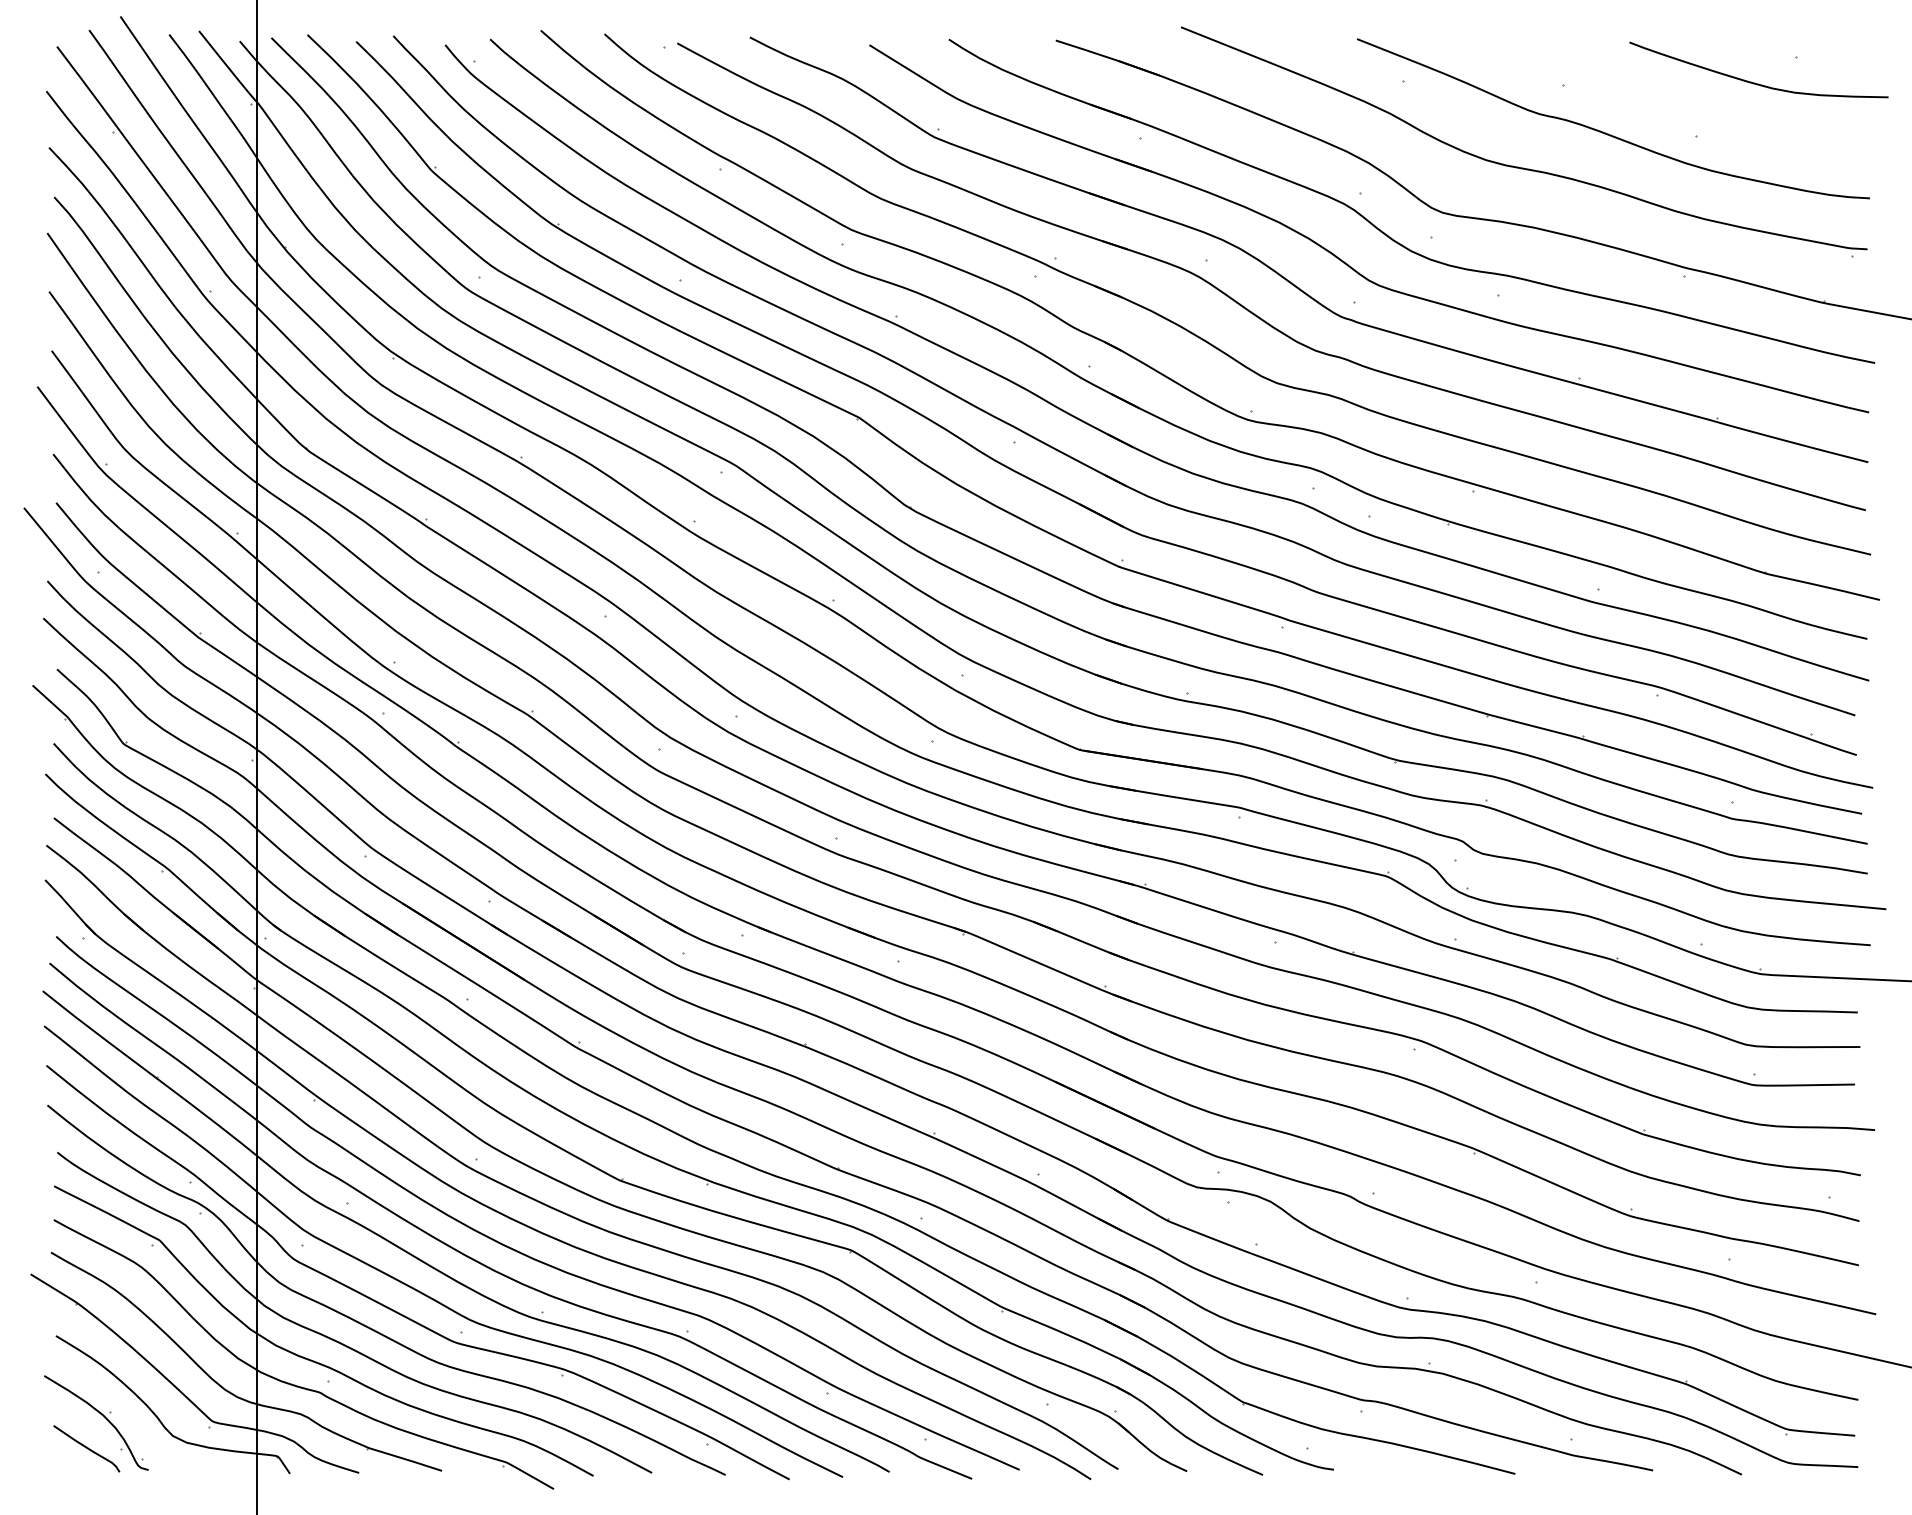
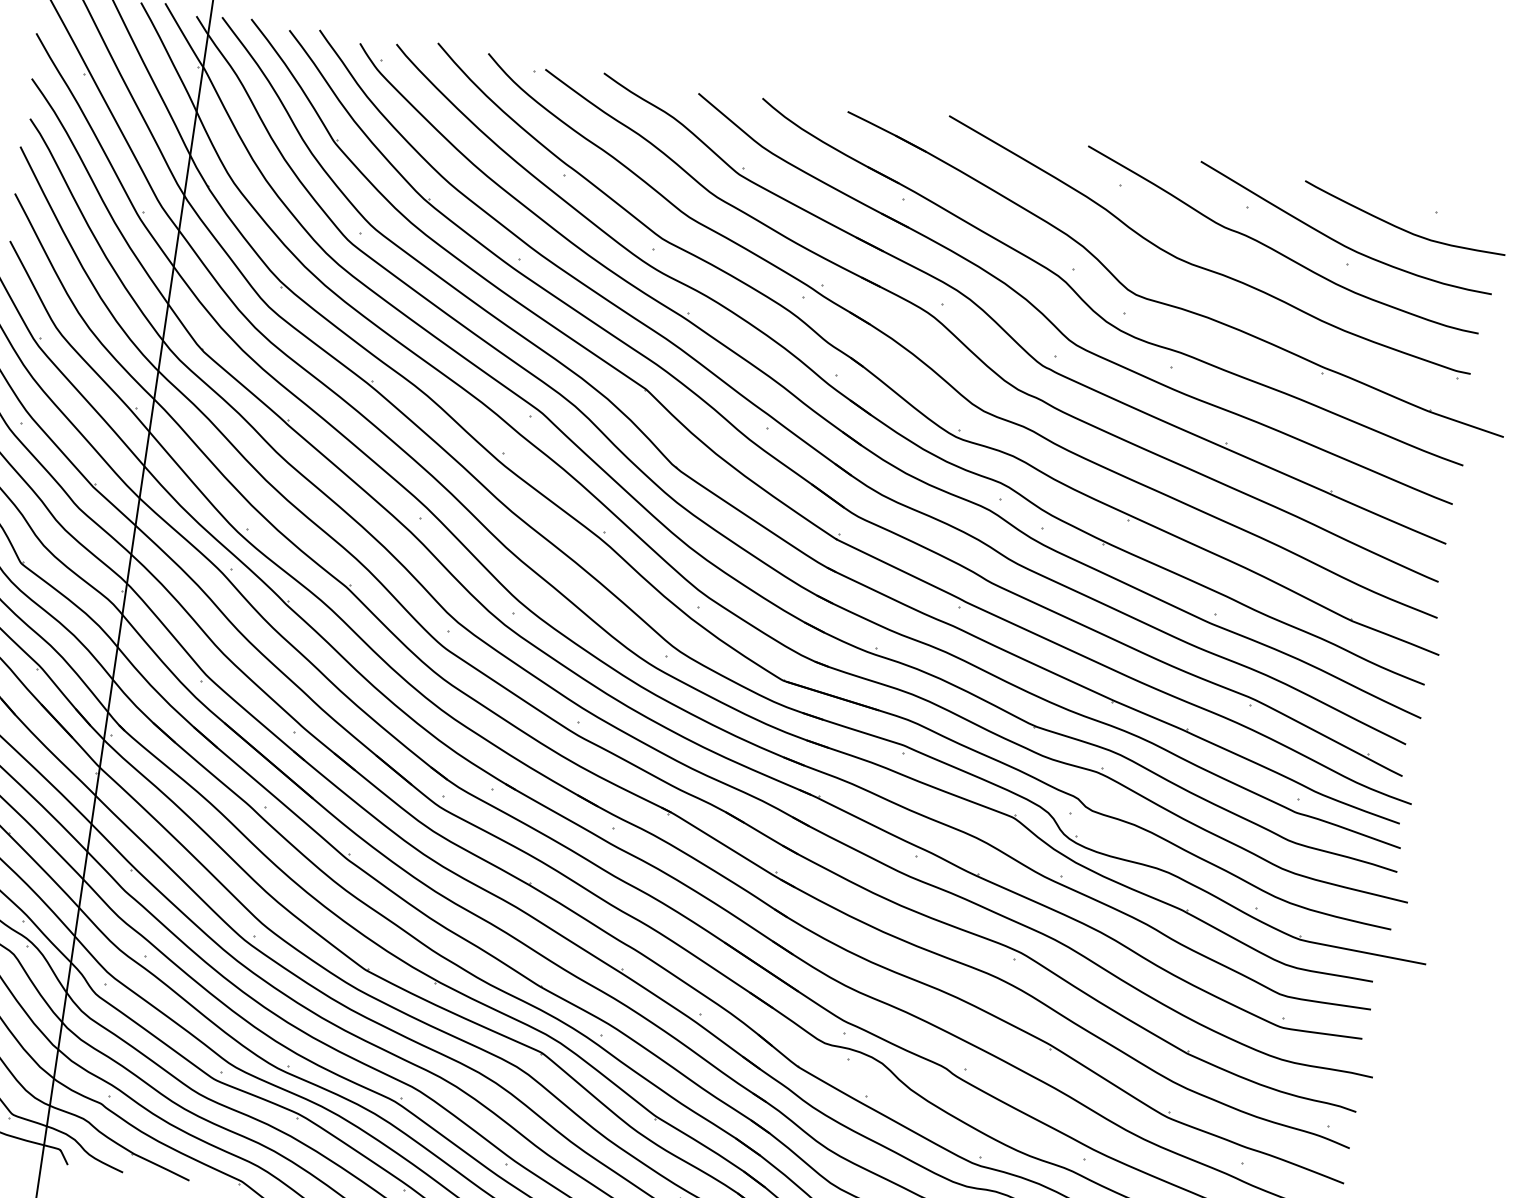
curve: (1680, 110) -> (1337, 241), added

